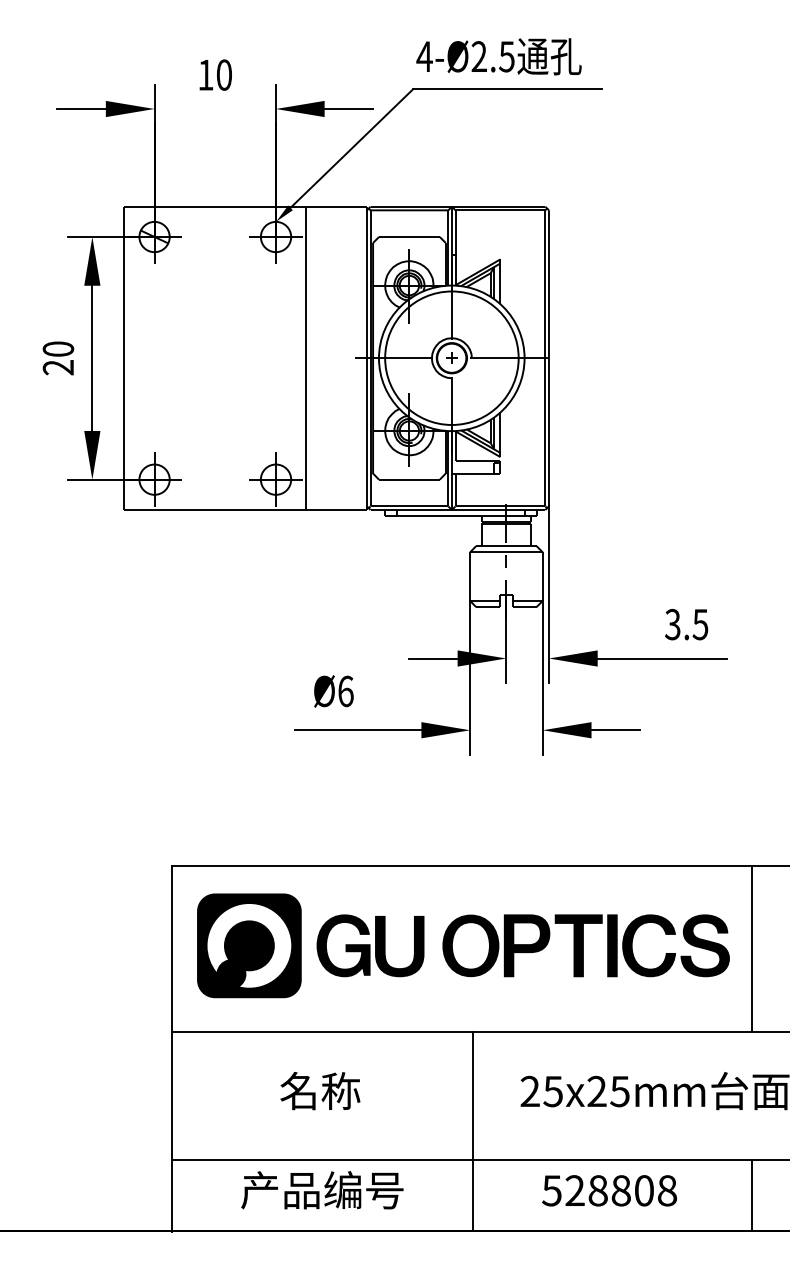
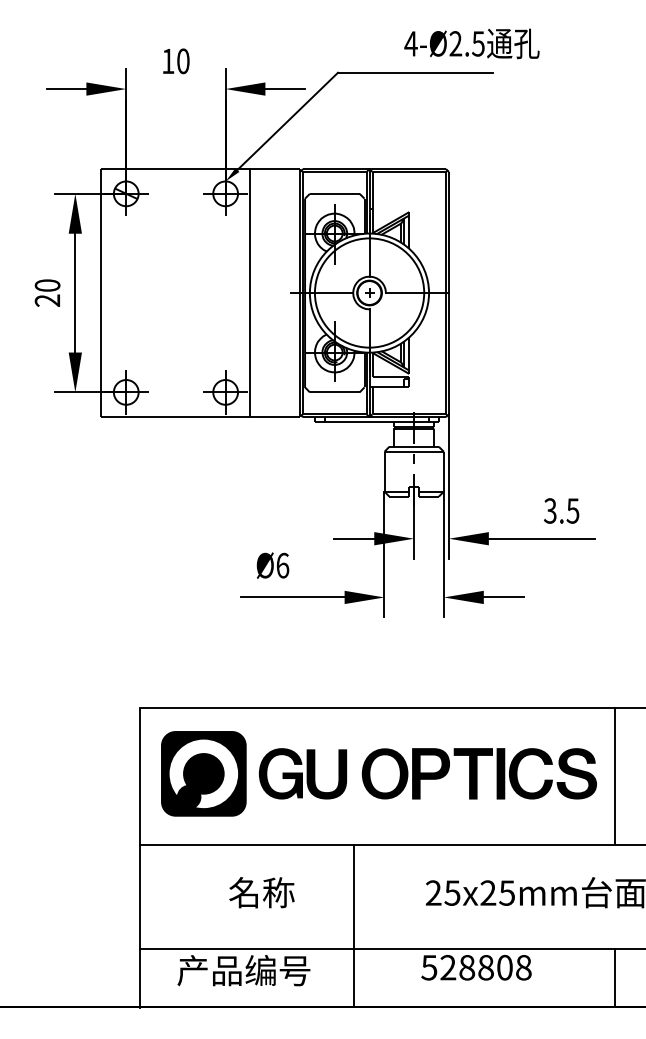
text: (498, 56) -> (471, 43), moved
line: (473, 1131) -> (354, 925), moved
text: (322, 1190) -> (244, 970), moved
text: (609, 1190) -> (476, 967), moved

